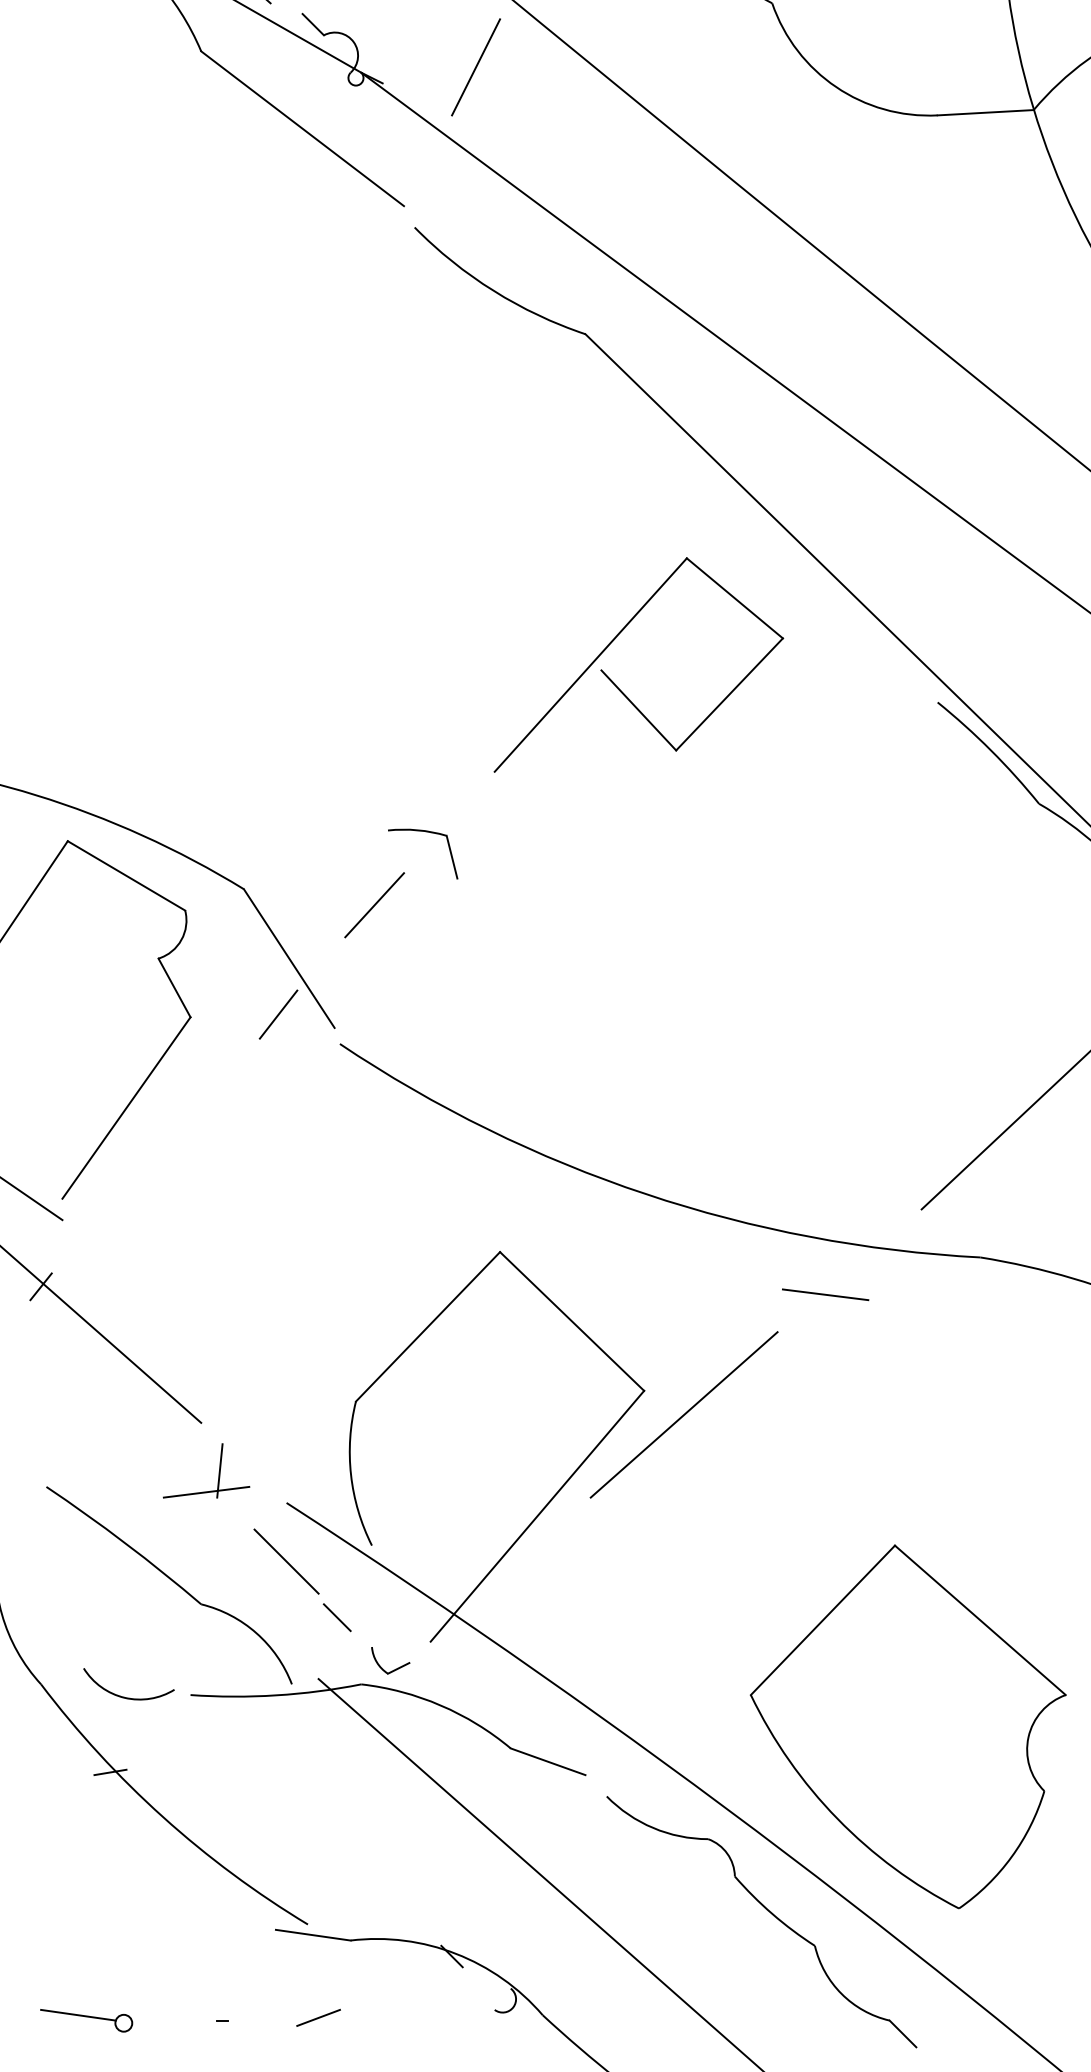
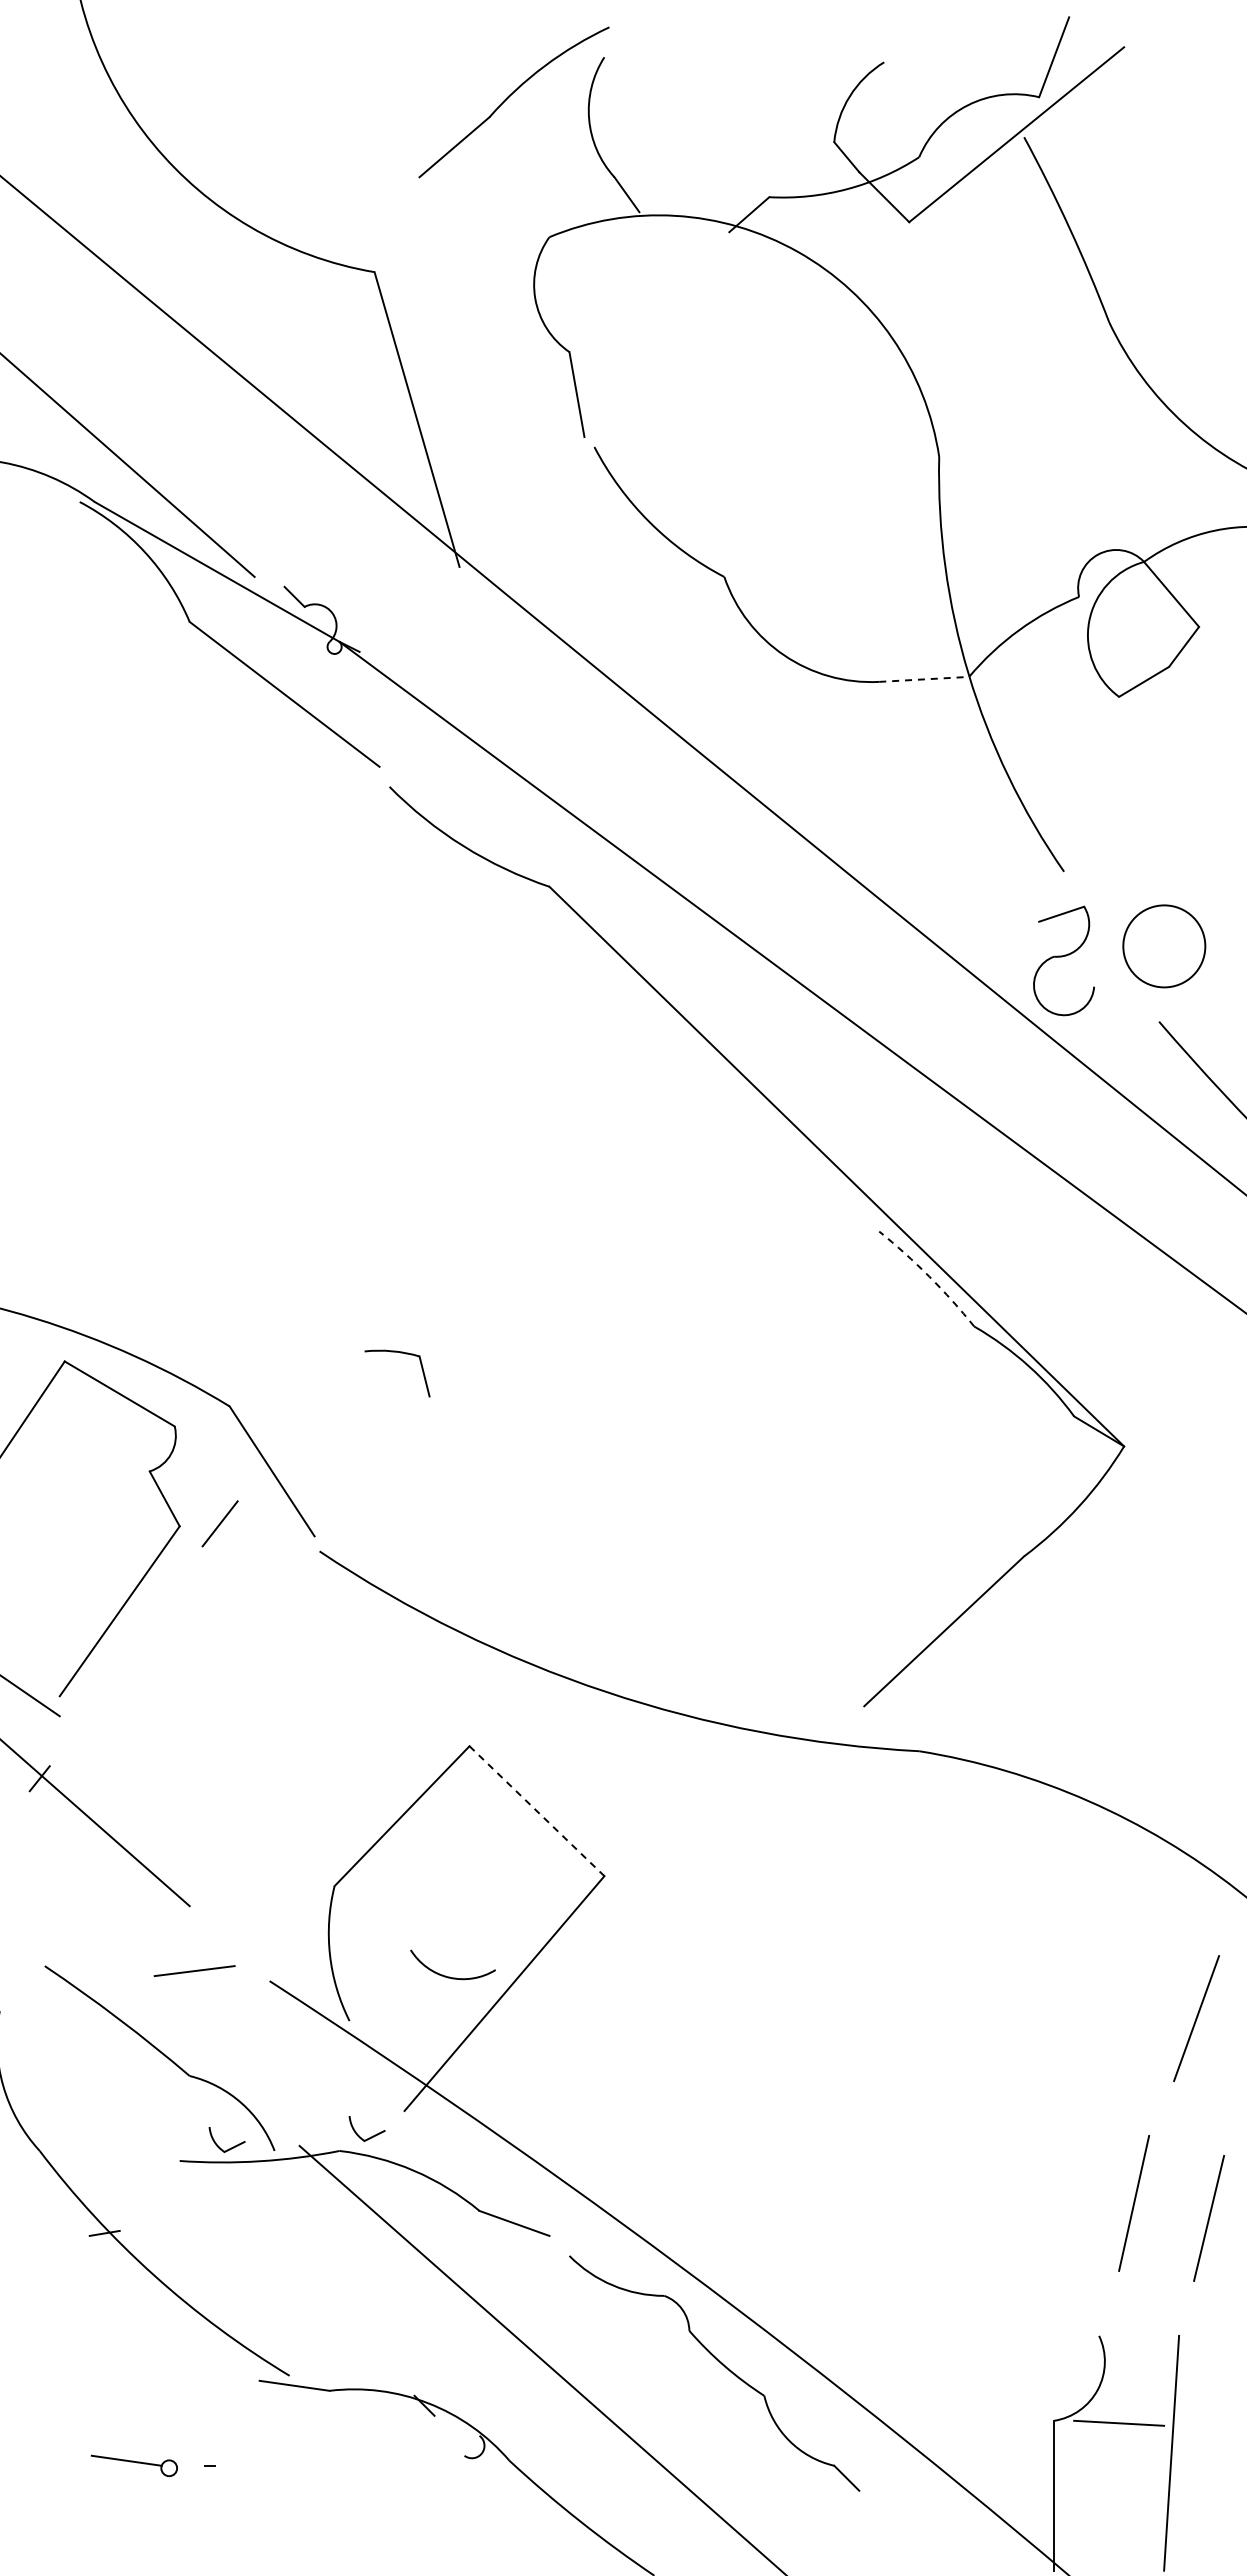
line: (475, 66) -> (446, 636), removed
line: (985, 112) -> (924, 679), solid -> dashed
part: (617, 686) -> (579, 1216), removed
arc: (991, 750) -> (929, 1276), solid -> dashed
line: (374, 905) -> (351, 1421), removed
line: (277, 1014) -> (219, 1523), moved
line: (825, 1295) -> (774, 1786), removed
line: (571, 1321) -> (536, 1811), solid -> dashed
line: (683, 1414) -> (641, 1898), removed
line: (219, 1471) -> (206, 1951), removed
line: (286, 1562) -> (269, 2036), removed
line: (336, 1617) -> (316, 2088), removed
part: (245, 1680) -> (231, 2147), added
arc: (125, 1696) -> (449, 1976), moved
part: (908, 1726) -> (851, 2190), removed
line: (318, 2017) -> (299, 2462), removed
part: (85, 2020) -> (133, 2465), moved

